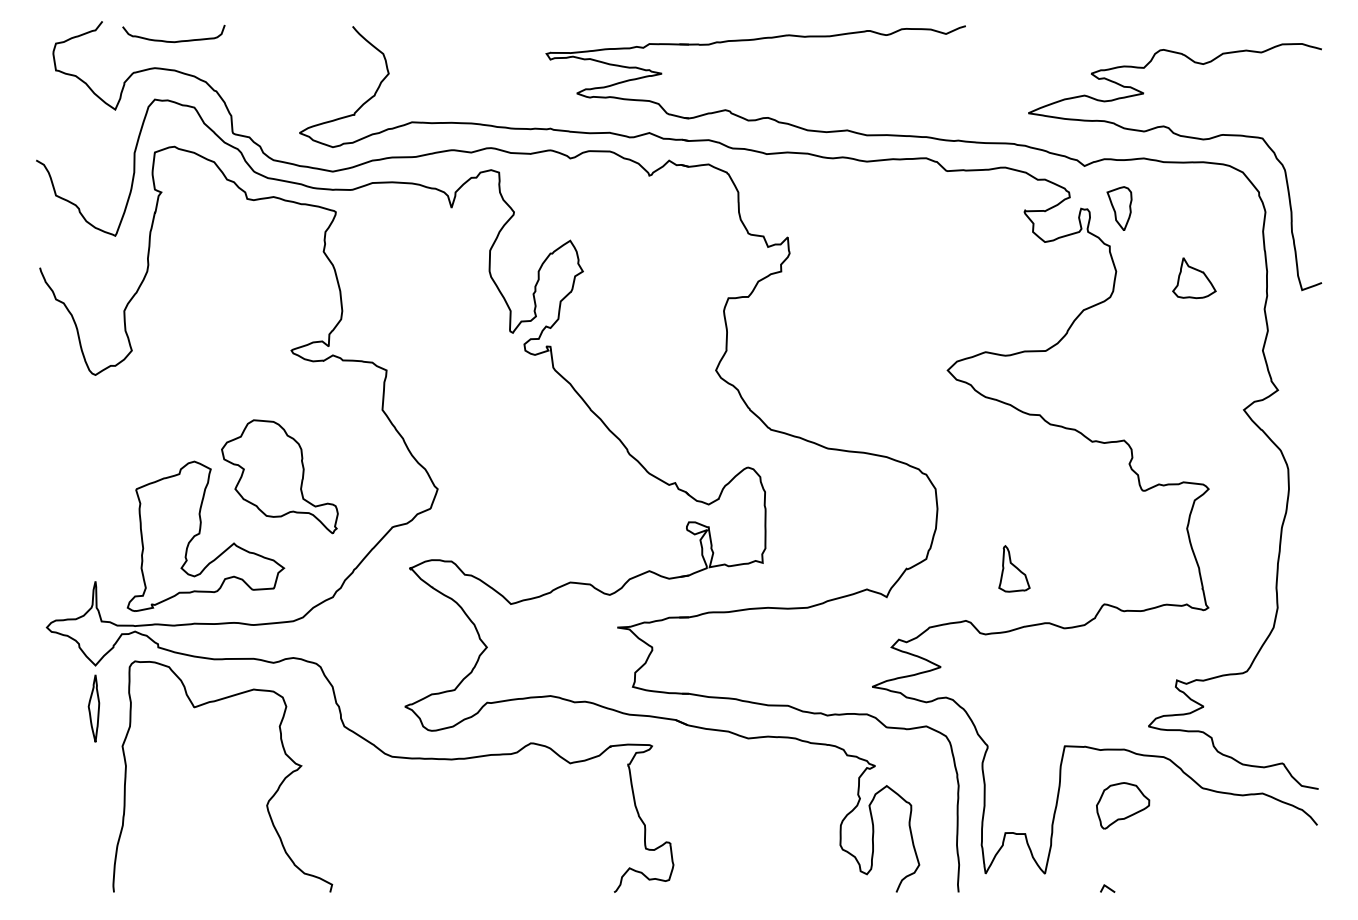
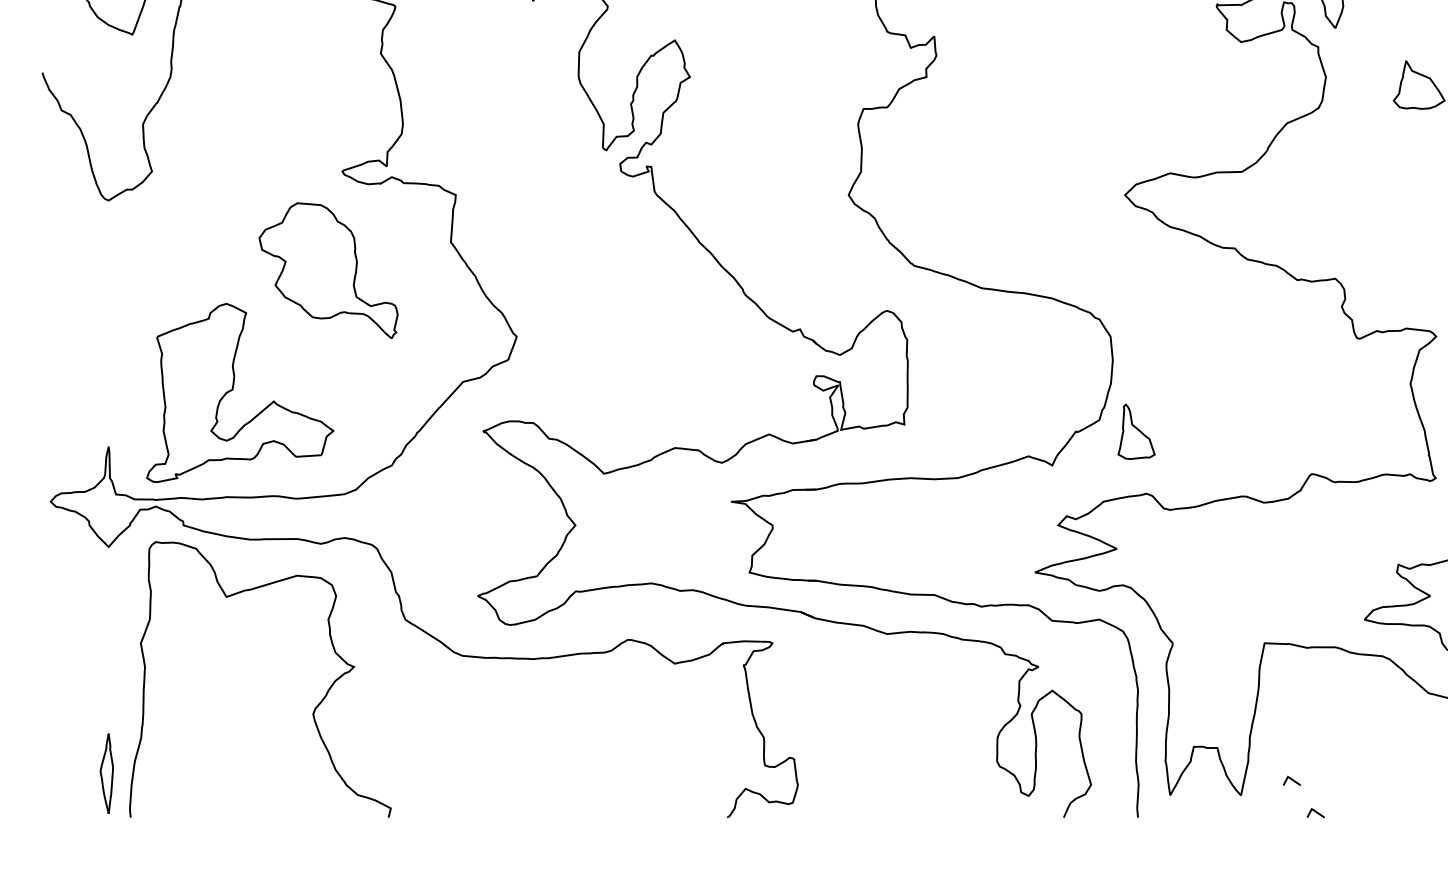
part: (279, 476) -> (328, 270), moved
part: (1014, 568) -> (1136, 431), moved
part: (93, 708) -> (106, 773), moved
part: (1123, 805) -> (1334, 713), removed
line: (1087, 861) -> (1291, 780), added

